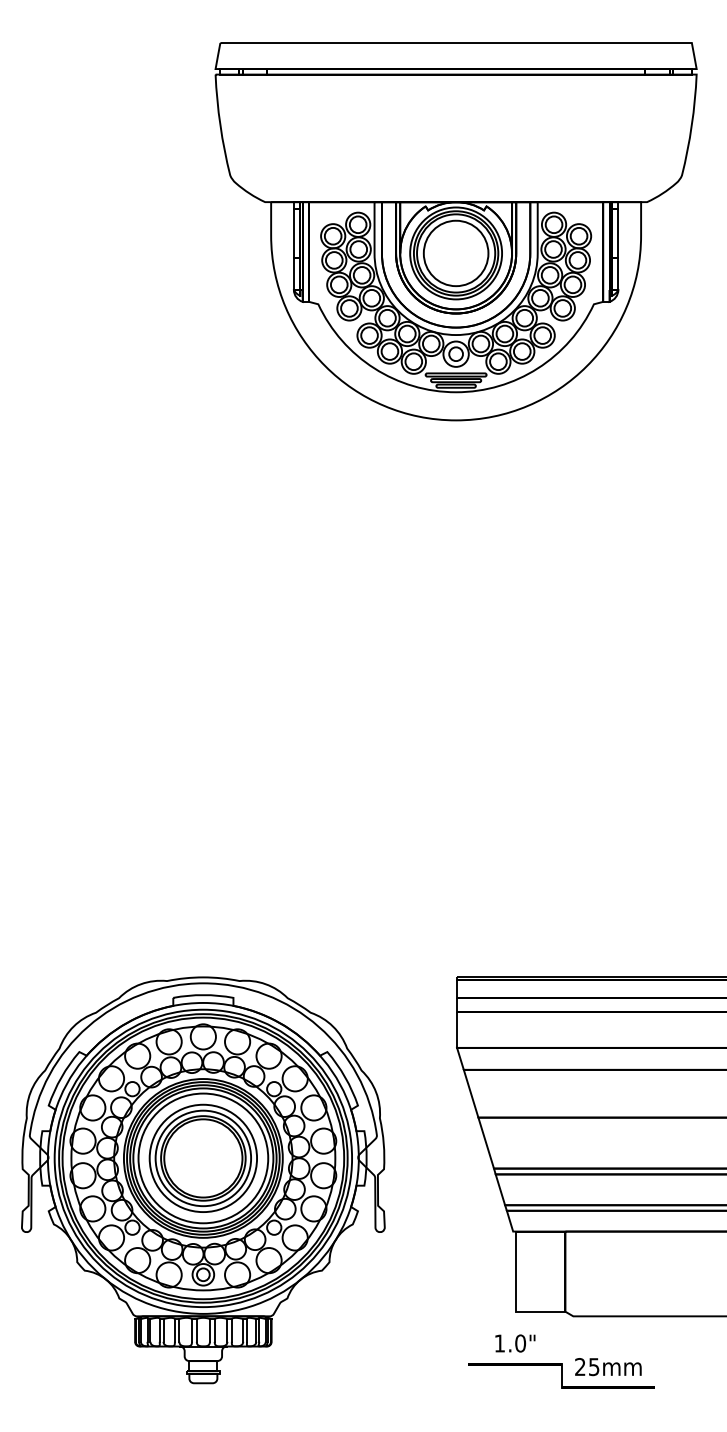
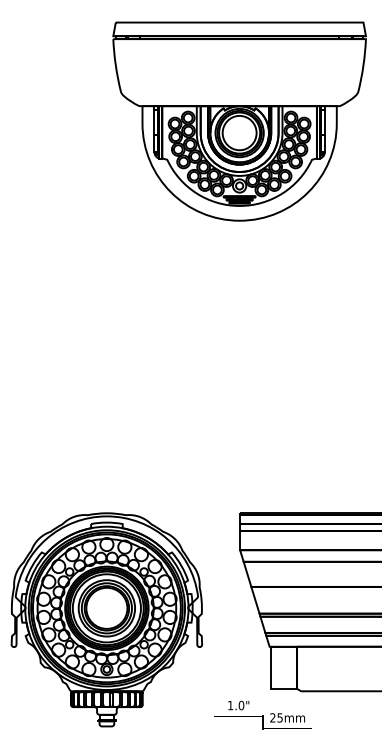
part: (560, 1360) -> (262, 714), moved

